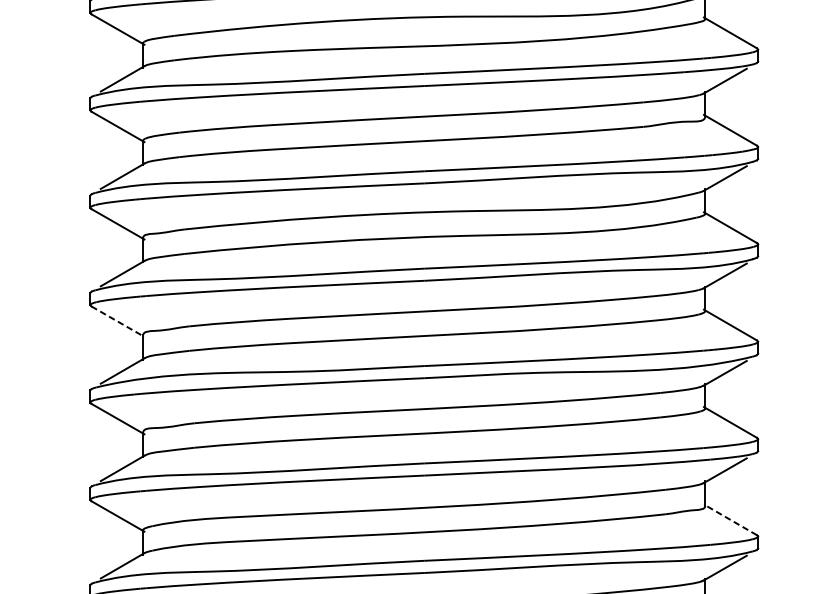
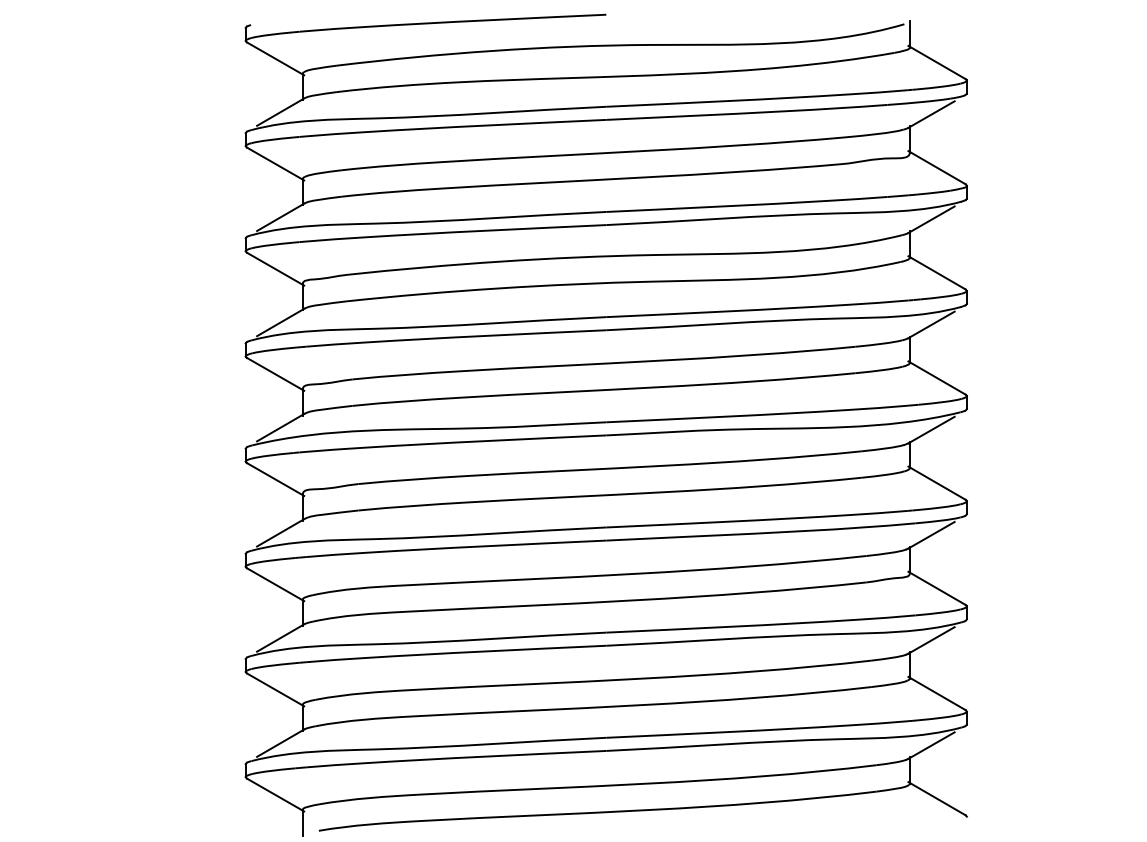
line: (117, 321) -> (275, 374), dashed -> solid
line: (729, 519) -> (936, 588), dashed -> solid

